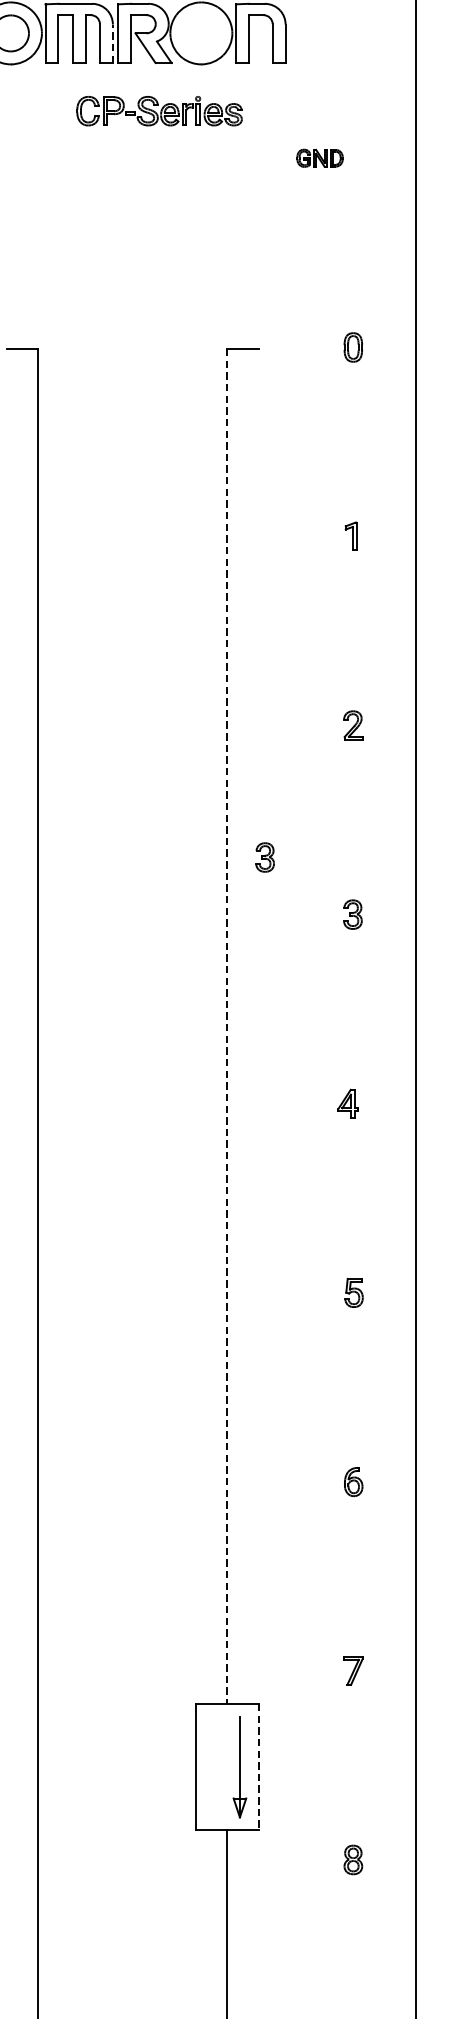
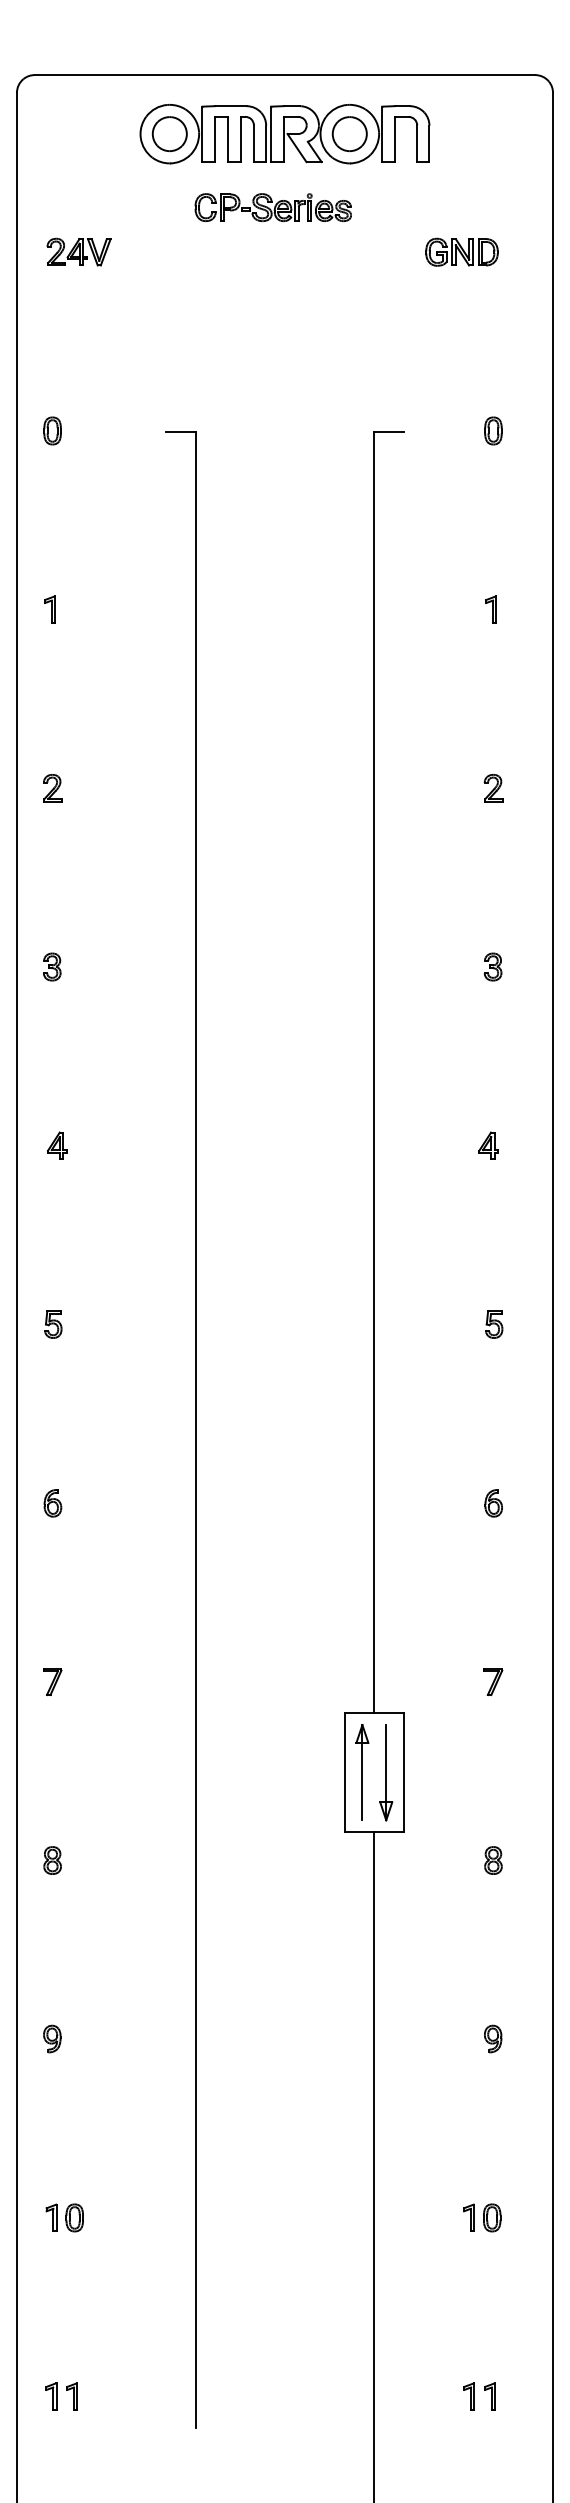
part: (201, 32) -> (349, 133), added
line: (113, 43) -> (266, 143), dashed -> solid
part: (158, 111) -> (272, 207), moved
part: (319, 157) -> (461, 251), size x1.67
part: (265, 856) -> (410, 912), removed
line: (227, 1027) -> (374, 1073), dashed -> solid
part: (214, 1766) -> (362, 1772), added
line: (259, 1766) -> (404, 1772), dashed -> solid

